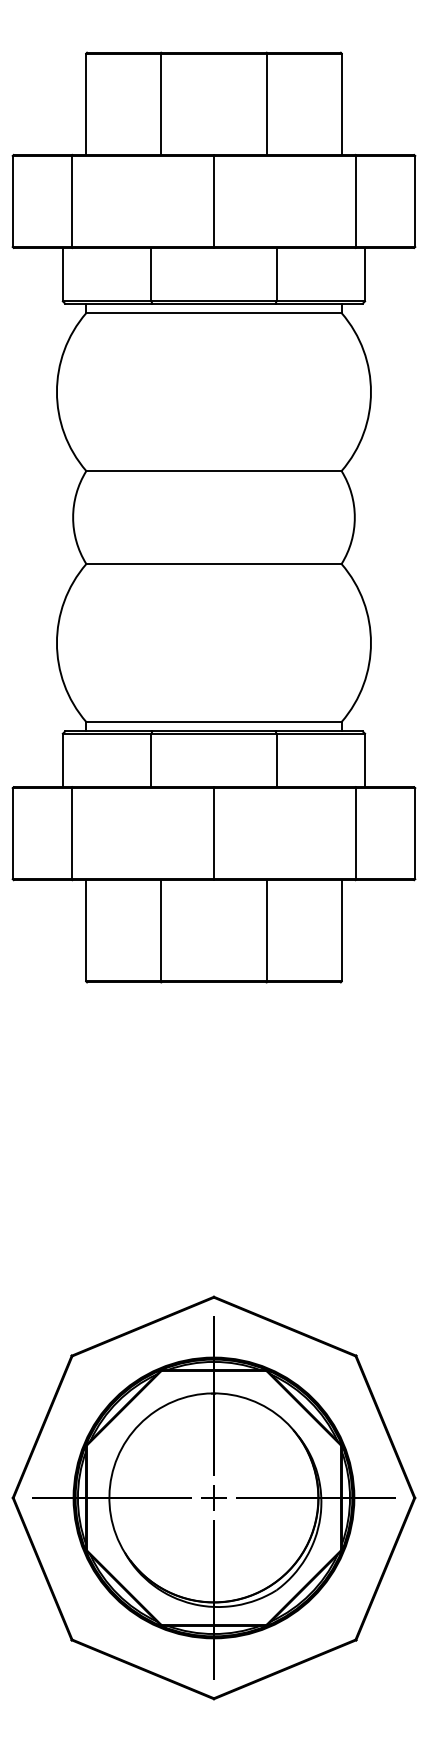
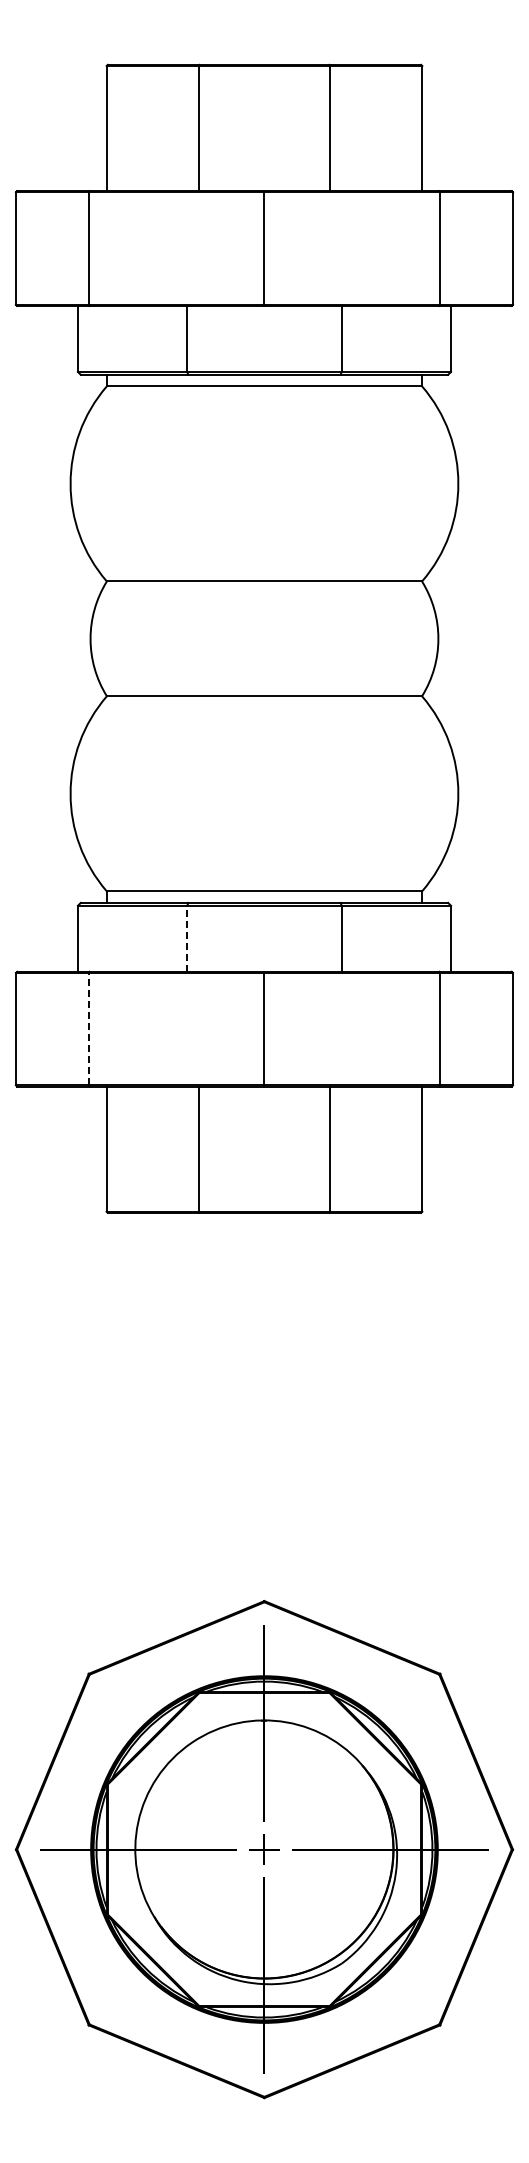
line: (151, 760) -> (187, 938), solid -> dashed
line: (71, 833) -> (88, 1028), solid -> dashed

